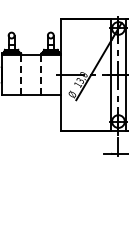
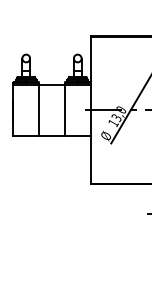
line: (21, 75) -> (39, 110), dashed -> solid
line: (41, 75) -> (65, 110), dashed -> solid

